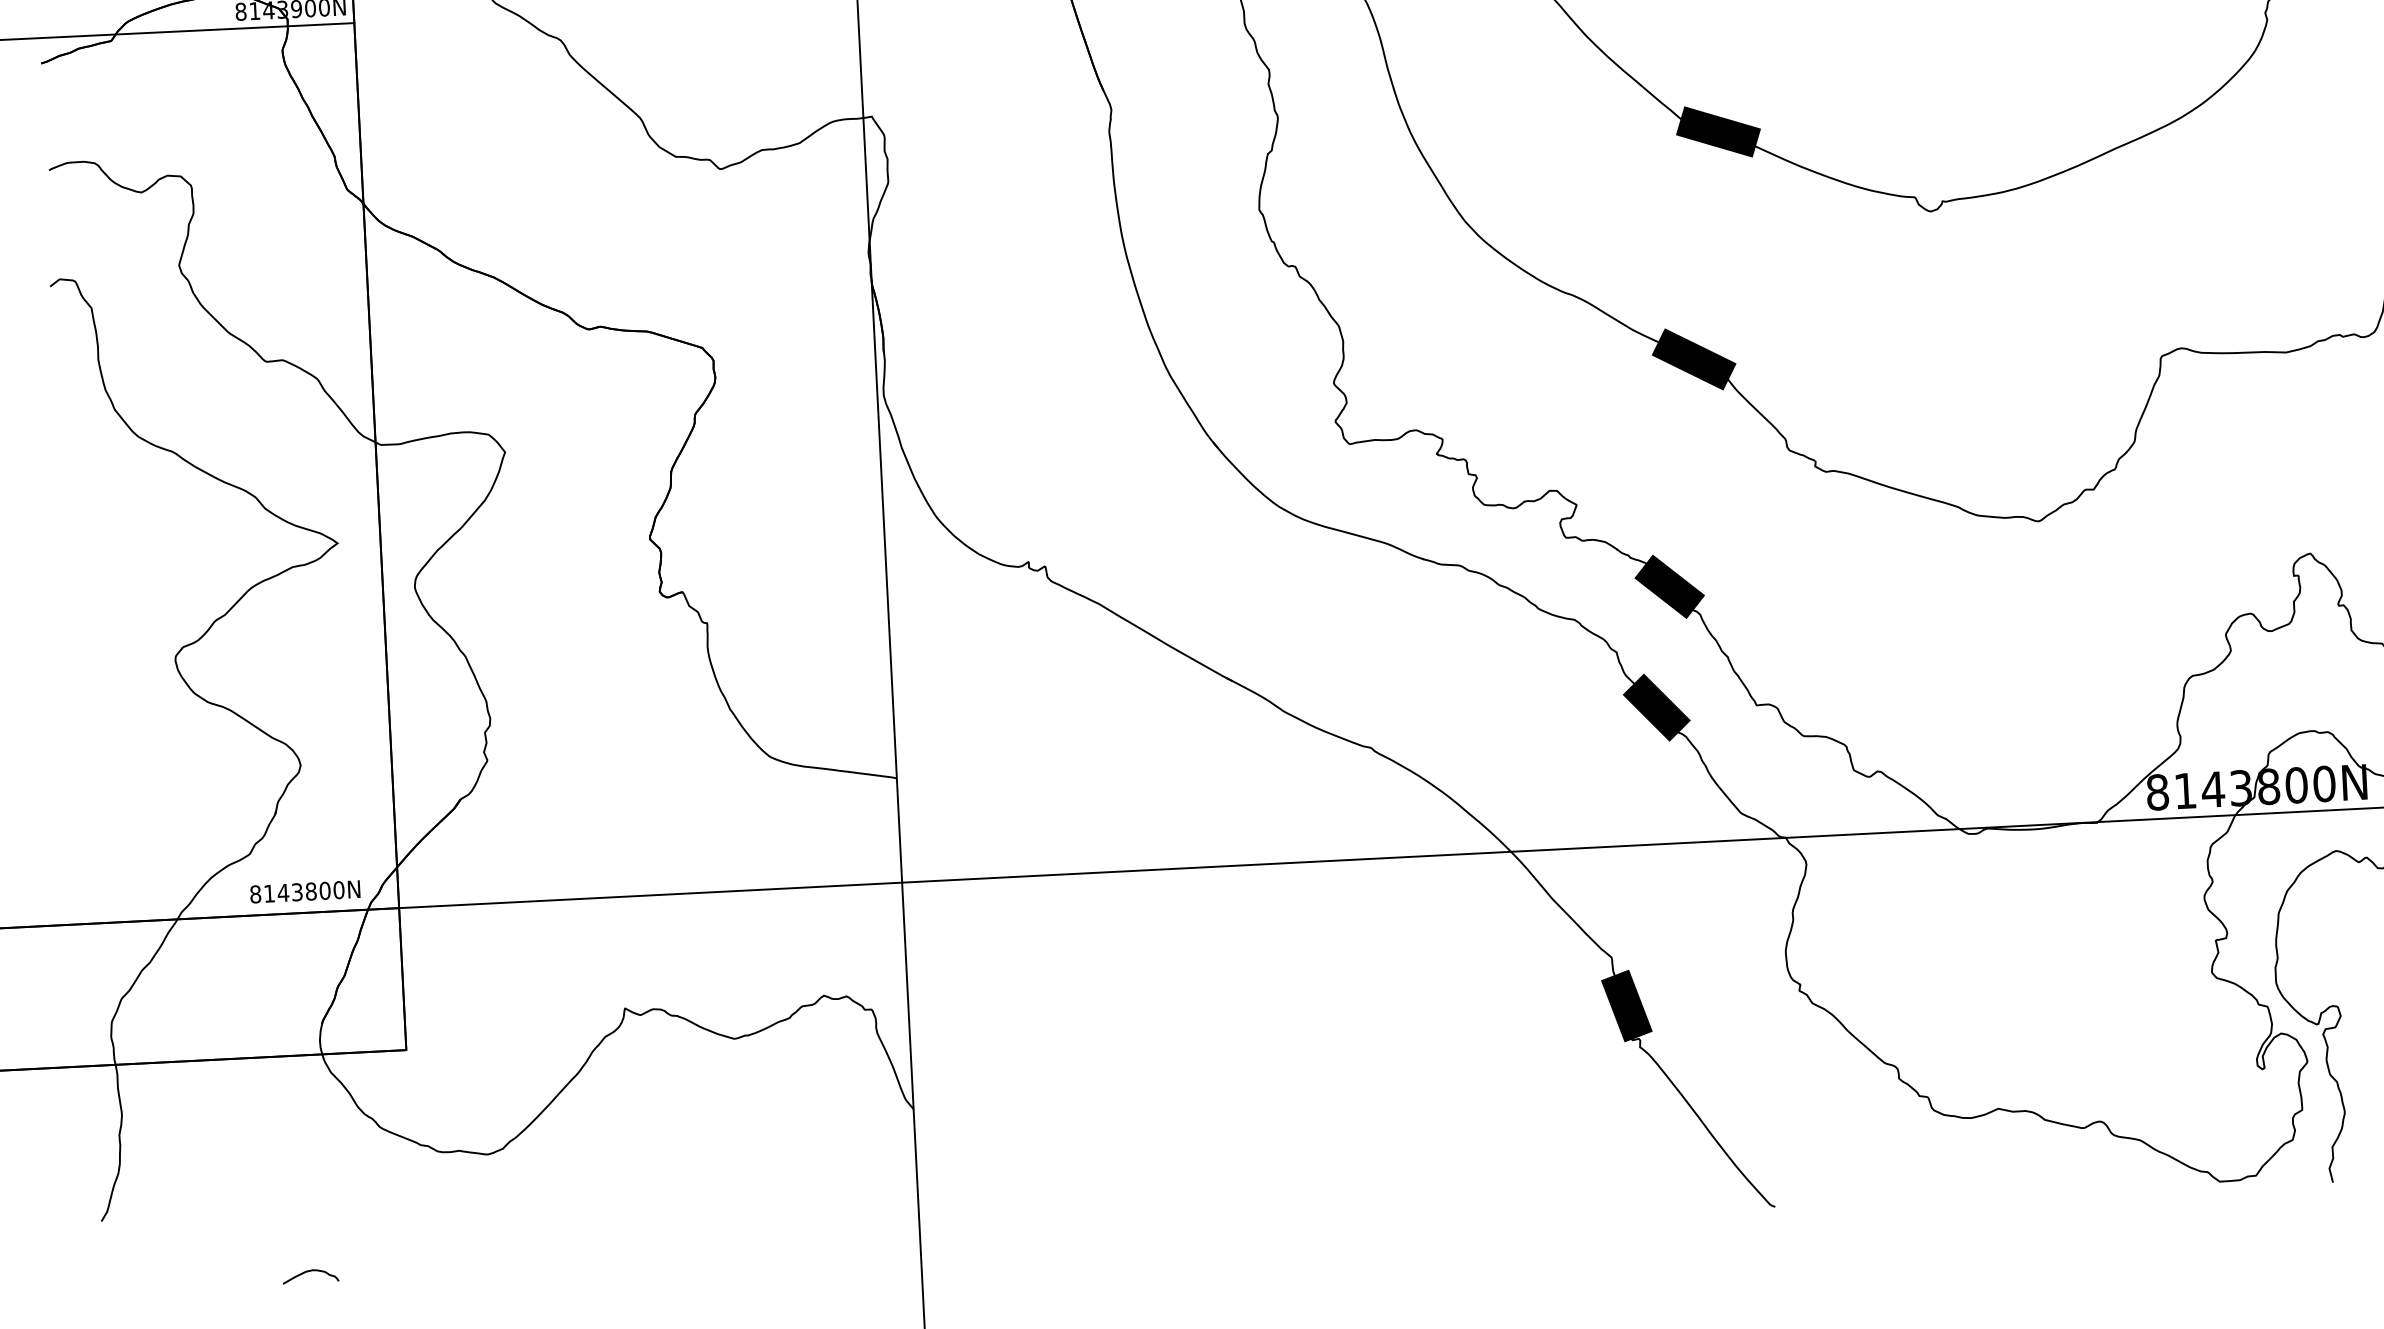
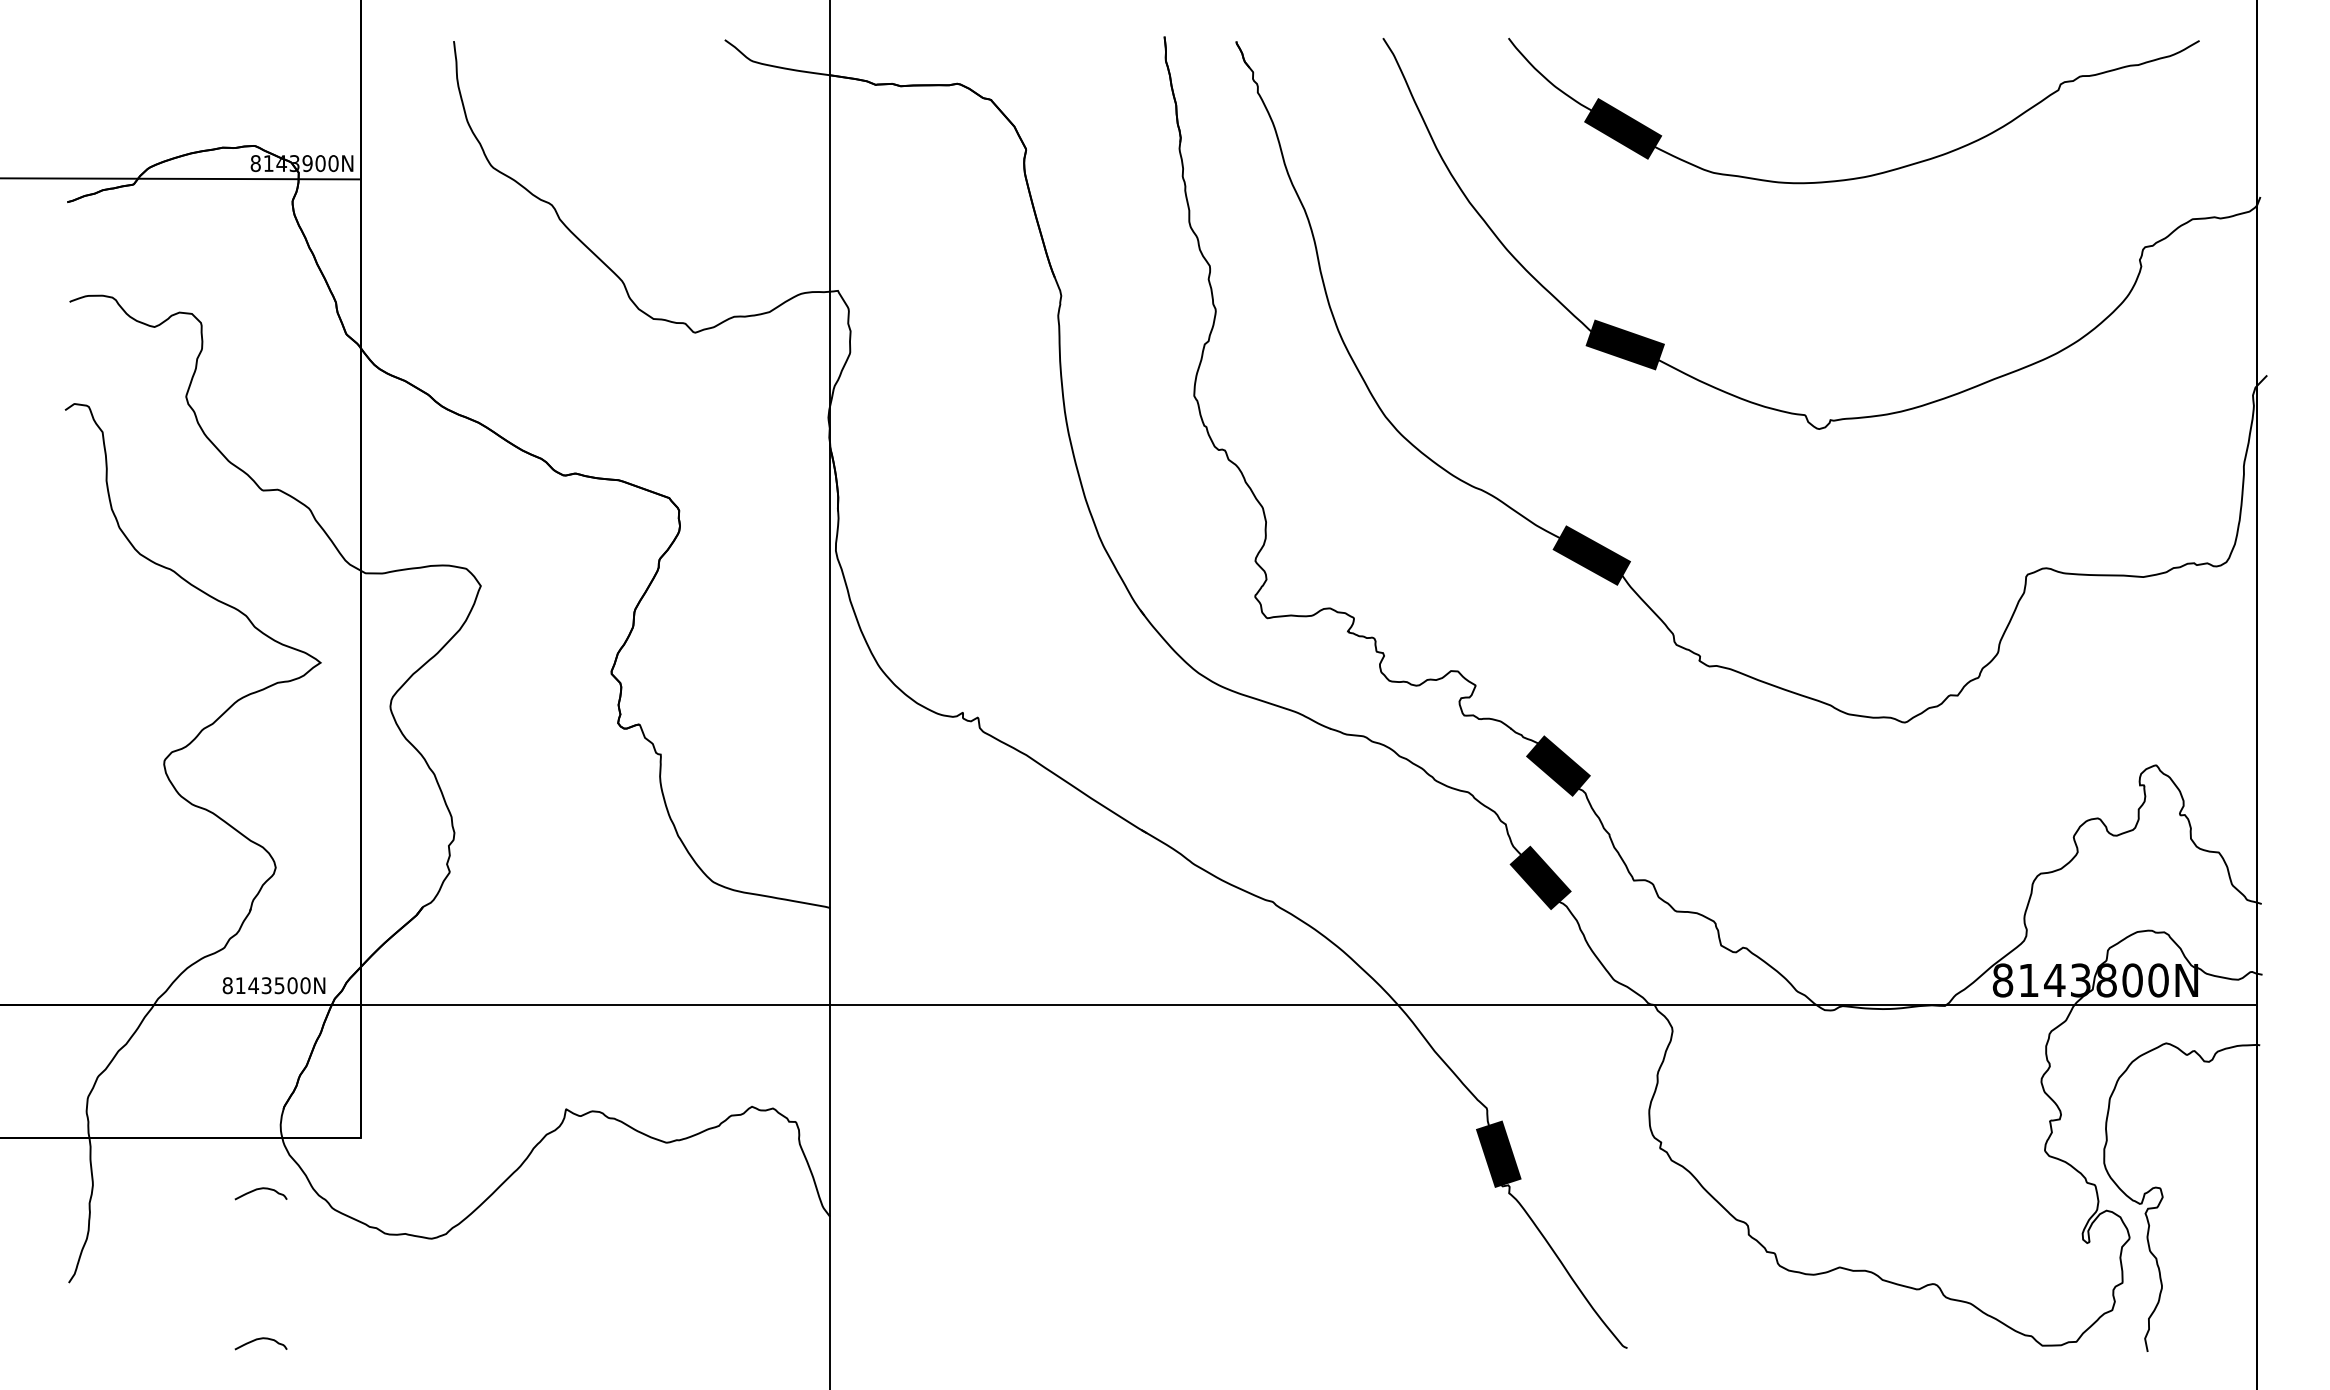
text: (311, 891) -> (279, 985), 8143800N -> 8143500N
curve: (301, 1111) -> (260, 1189), added

